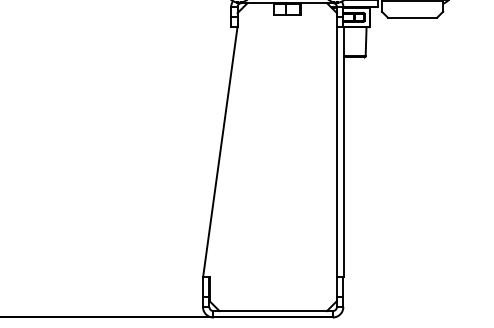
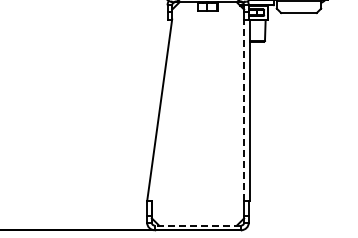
line: (337, 152) -> (244, 110), solid -> dashed
line: (272, 310) -> (197, 225), solid -> dashed

